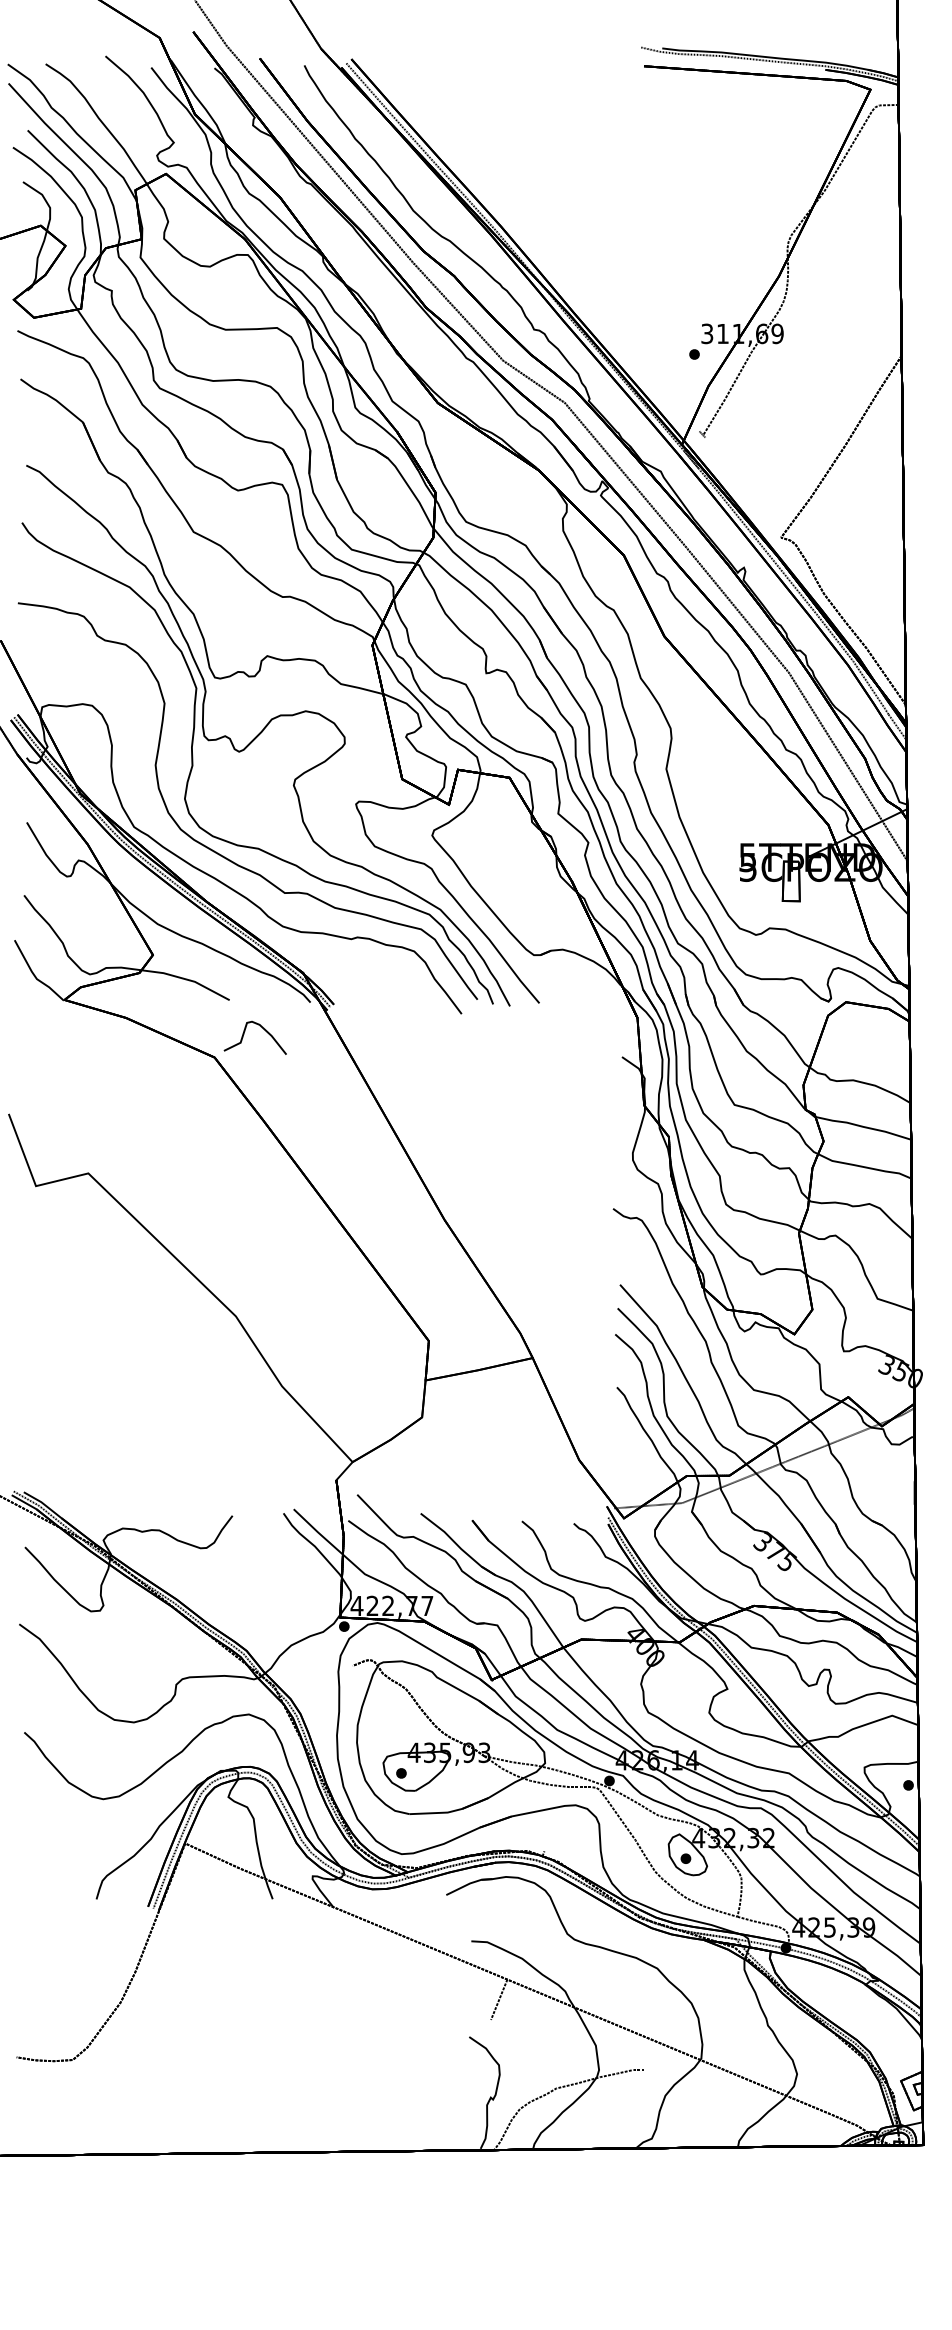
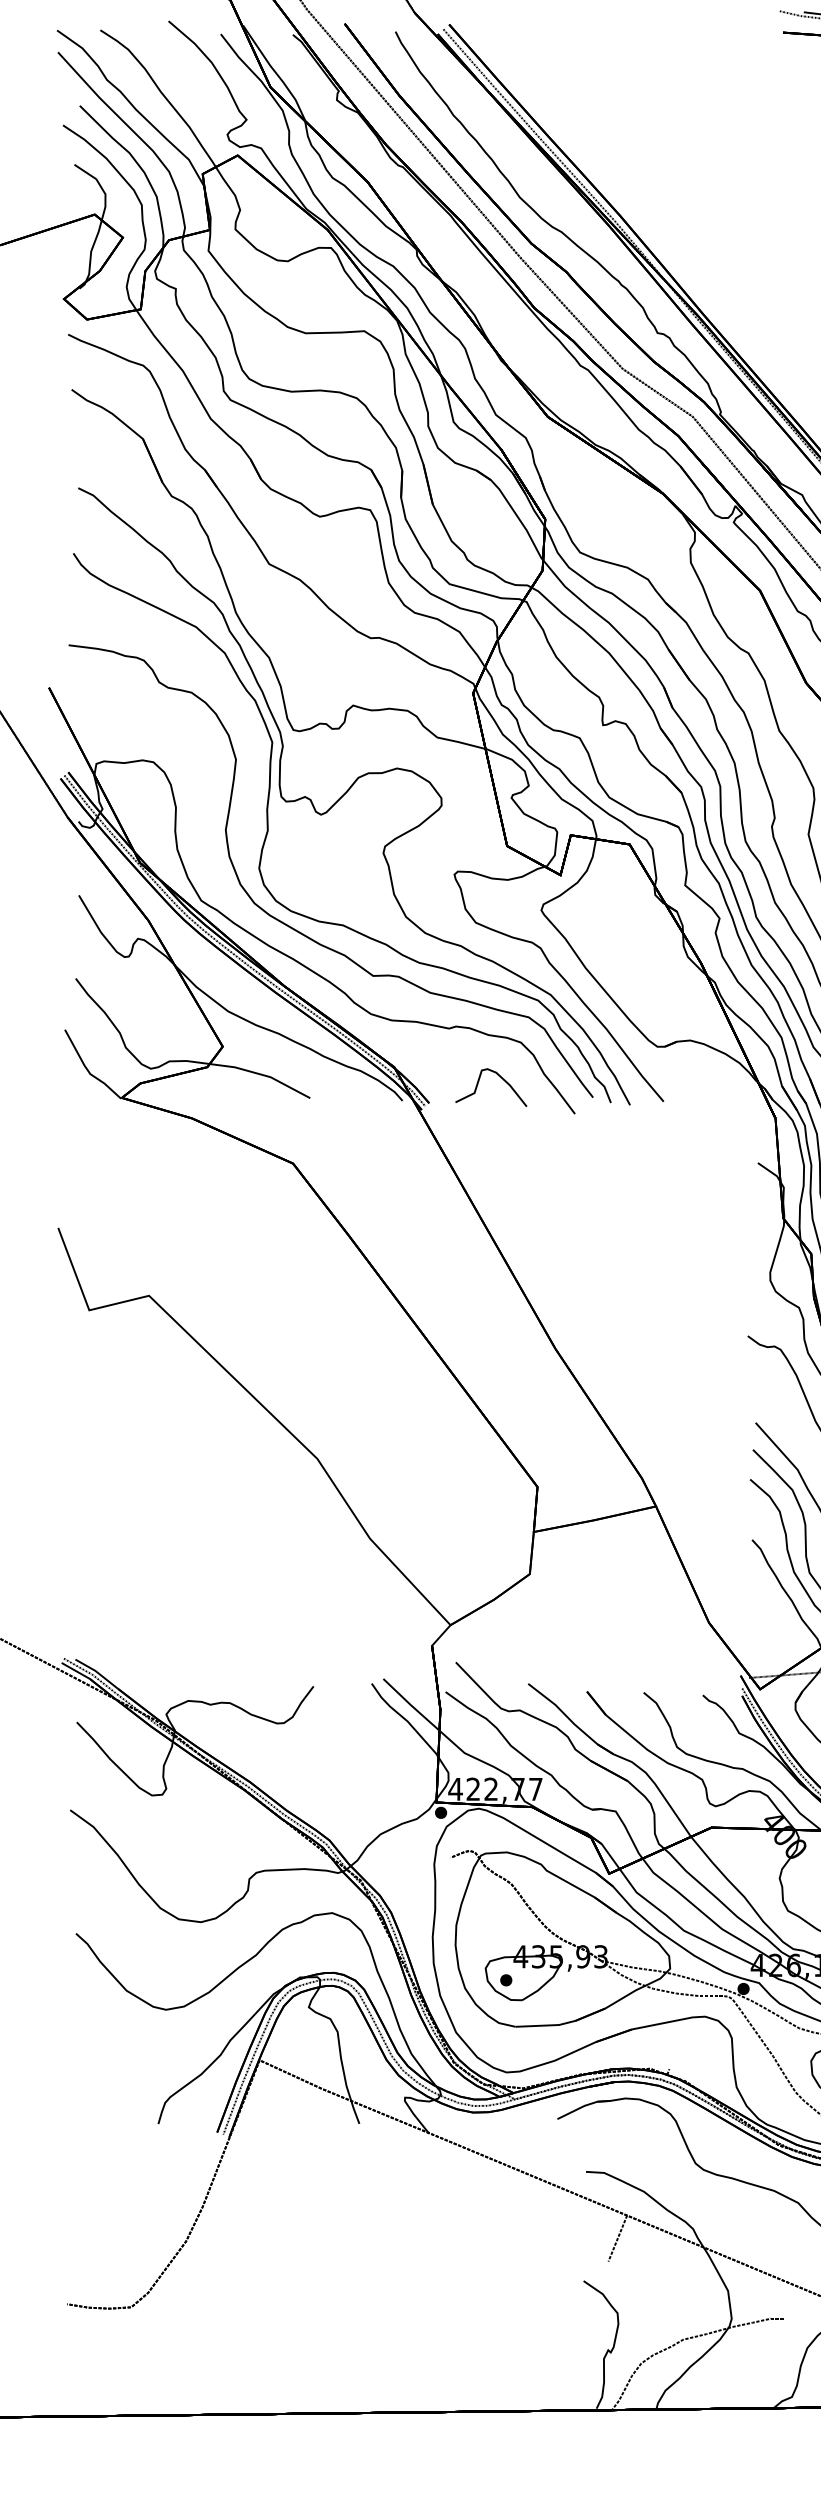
curve: (244, 1034) -> (478, 1083), moved

